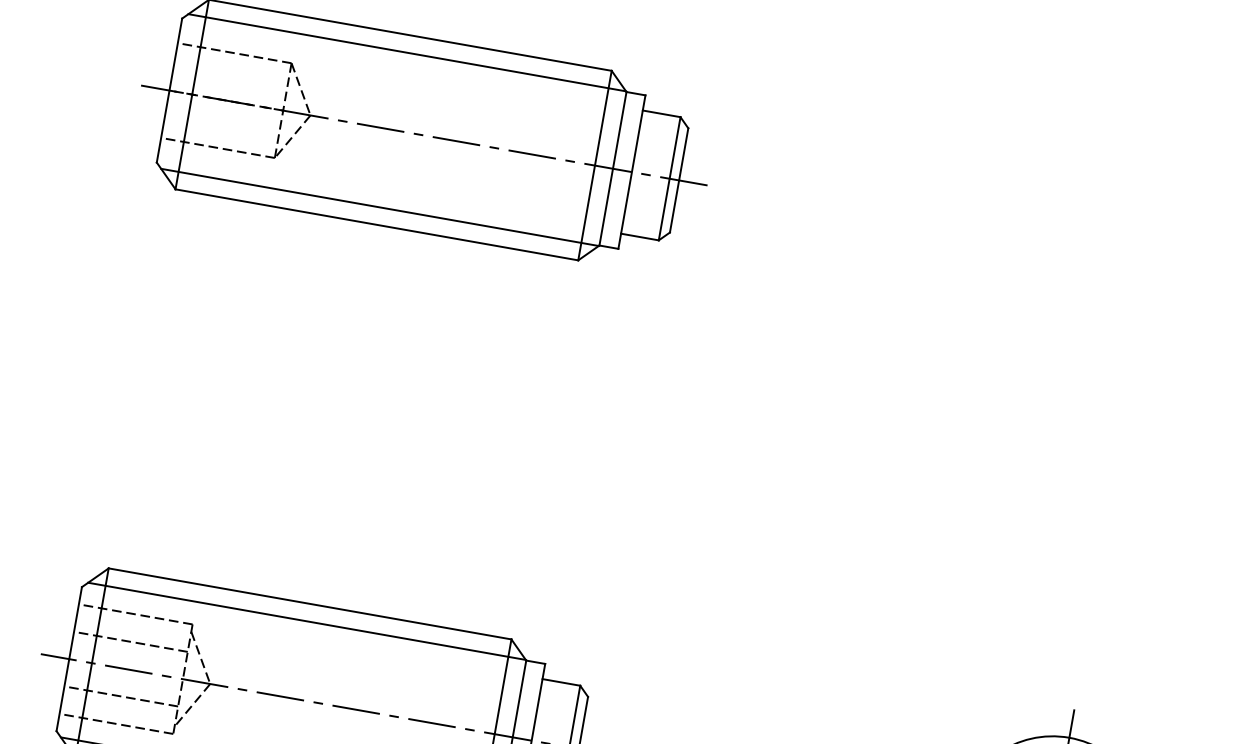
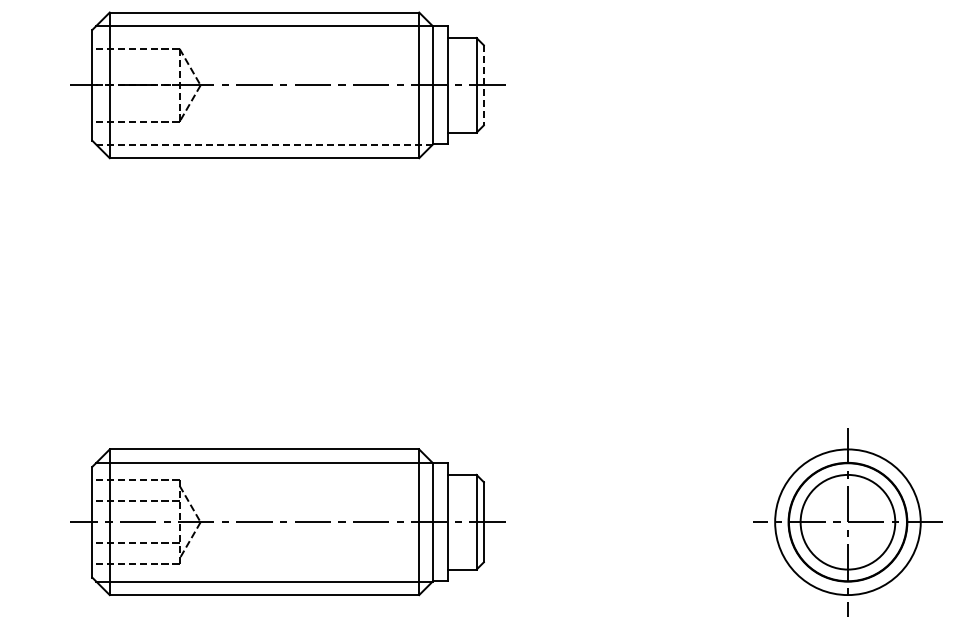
line: (678, 180) -> (483, 85), solid -> dashed
line: (381, 207) -> (265, 144), solid -> dashed

